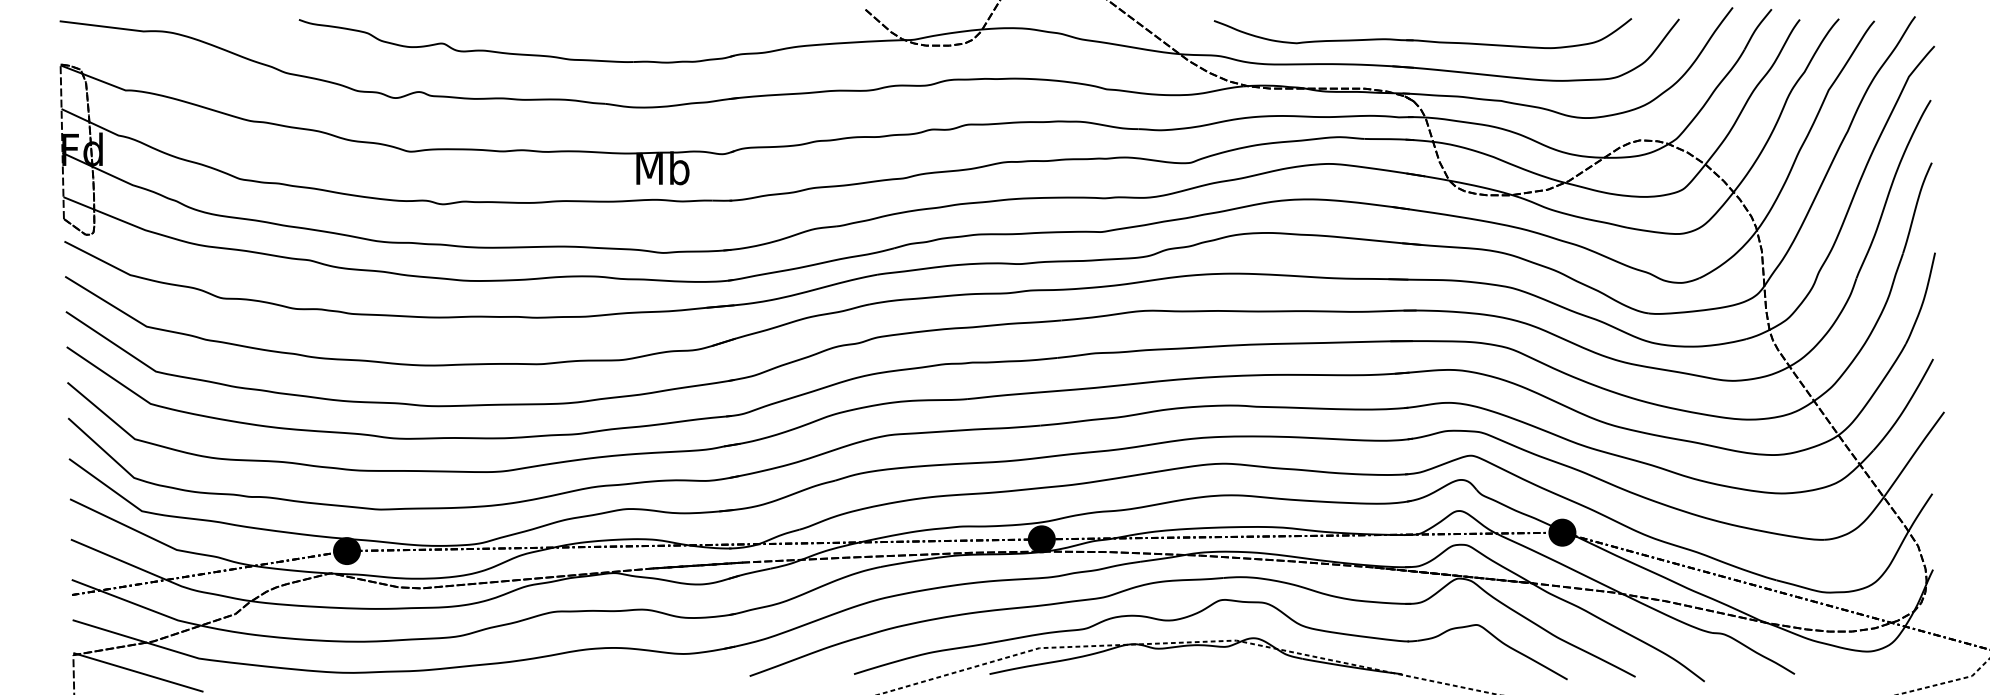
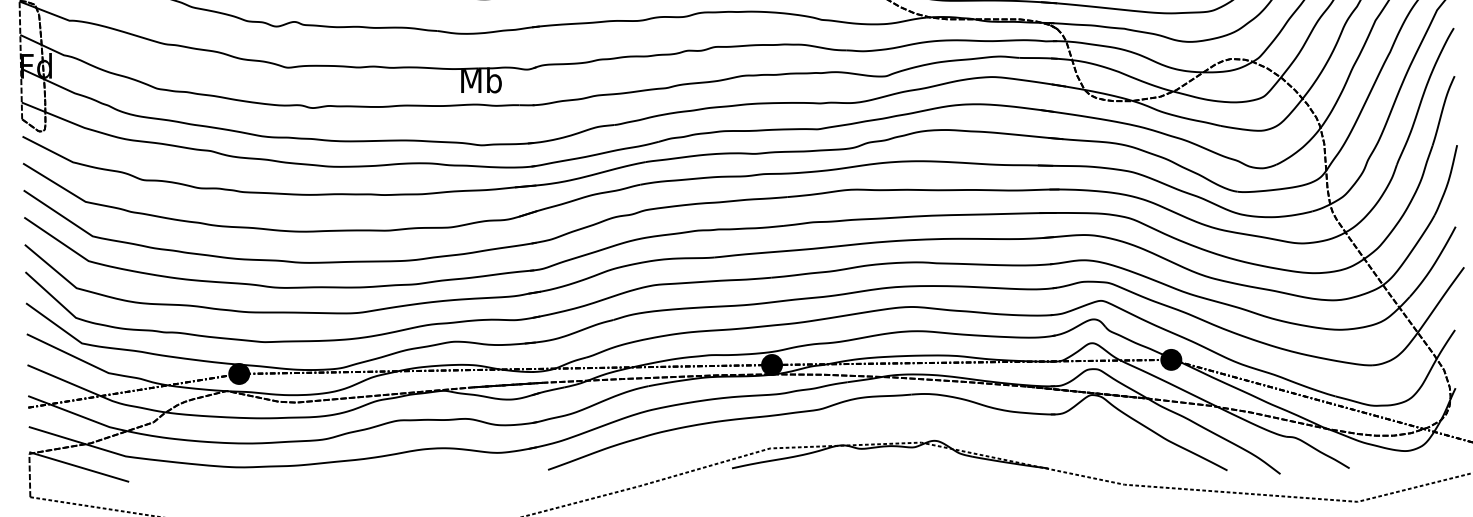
part: (1201, 612) -> (894, 421), removed

